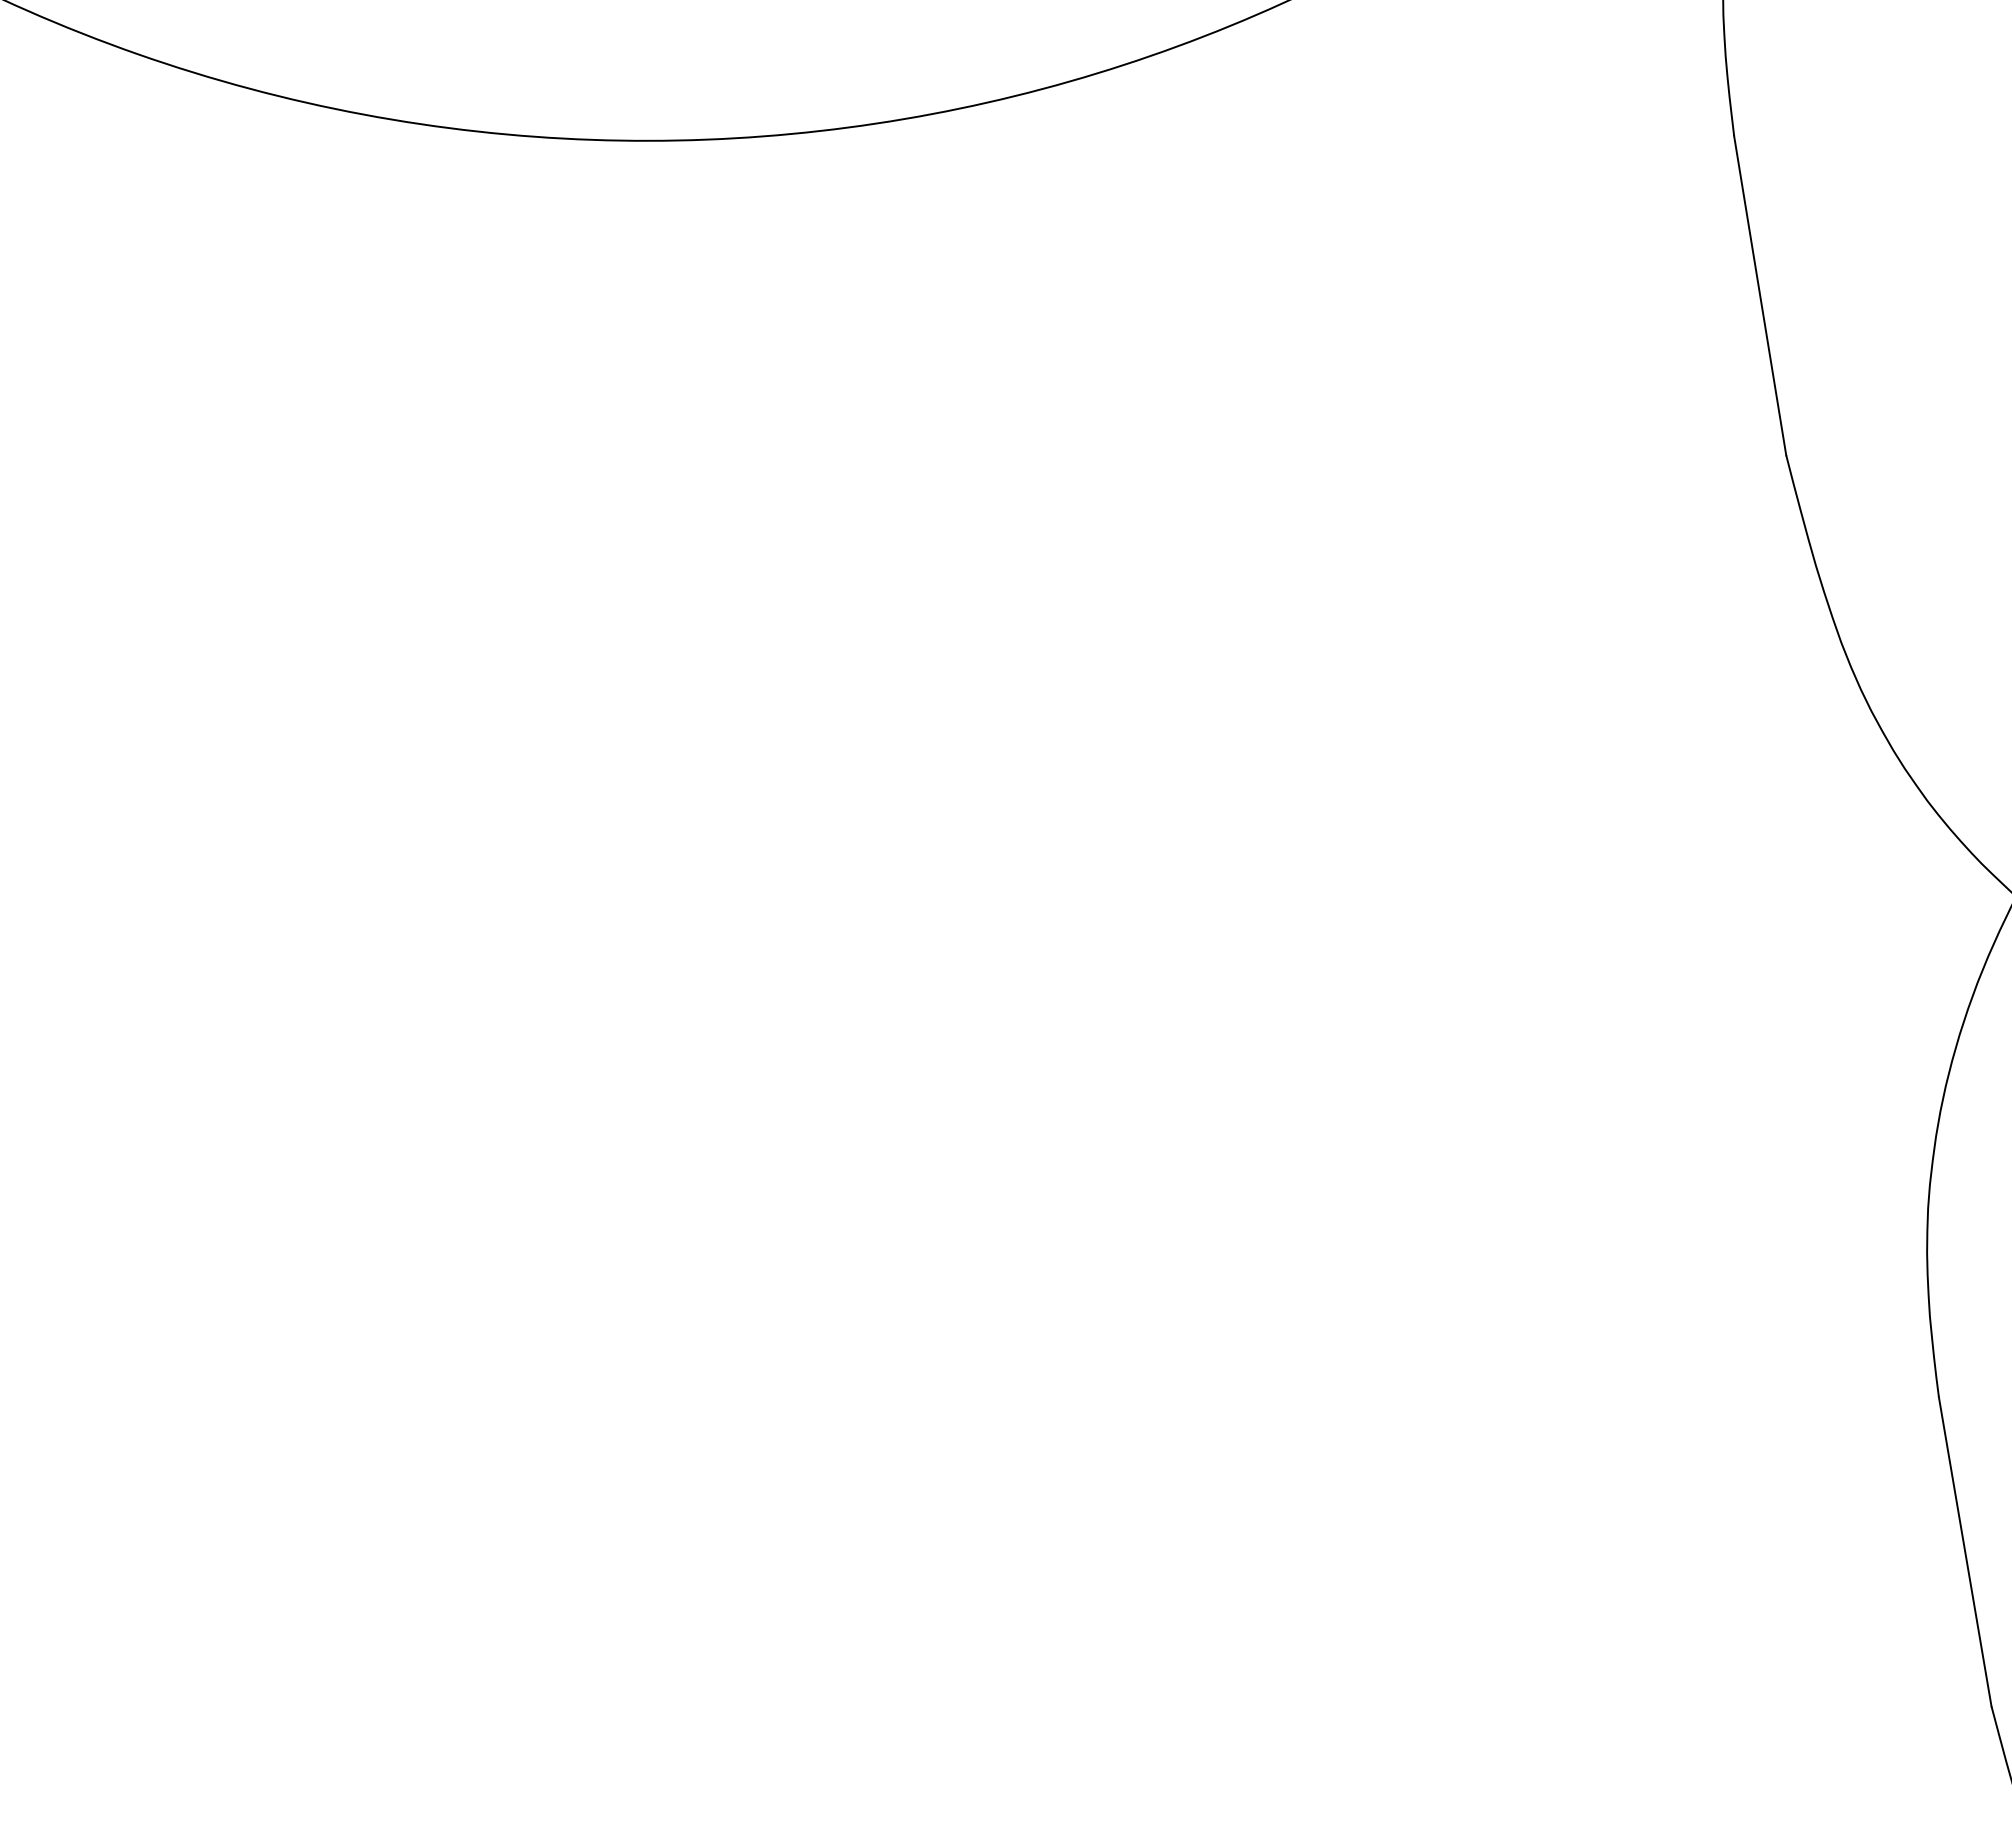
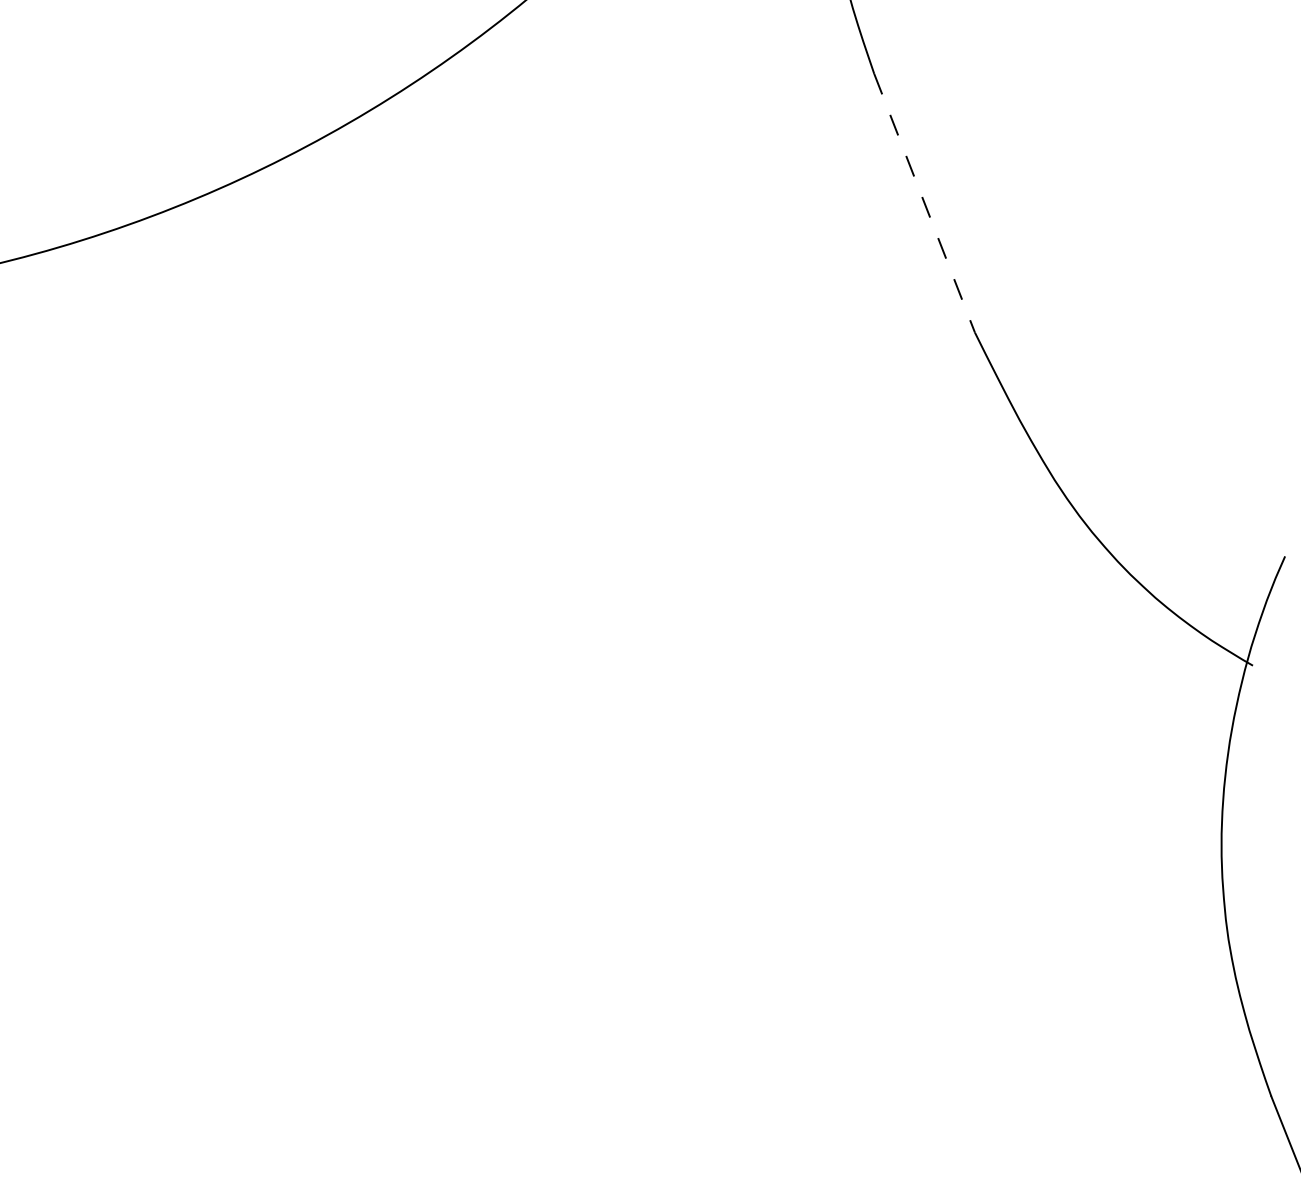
line: (1760, 295) -> (924, 202), solid -> dashed

